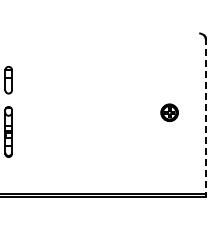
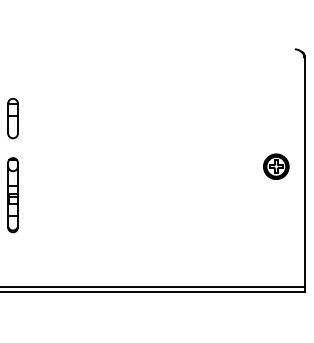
part: (169, 112) -> (276, 166), moved
line: (205, 117) -> (304, 173), dashed -> solid

